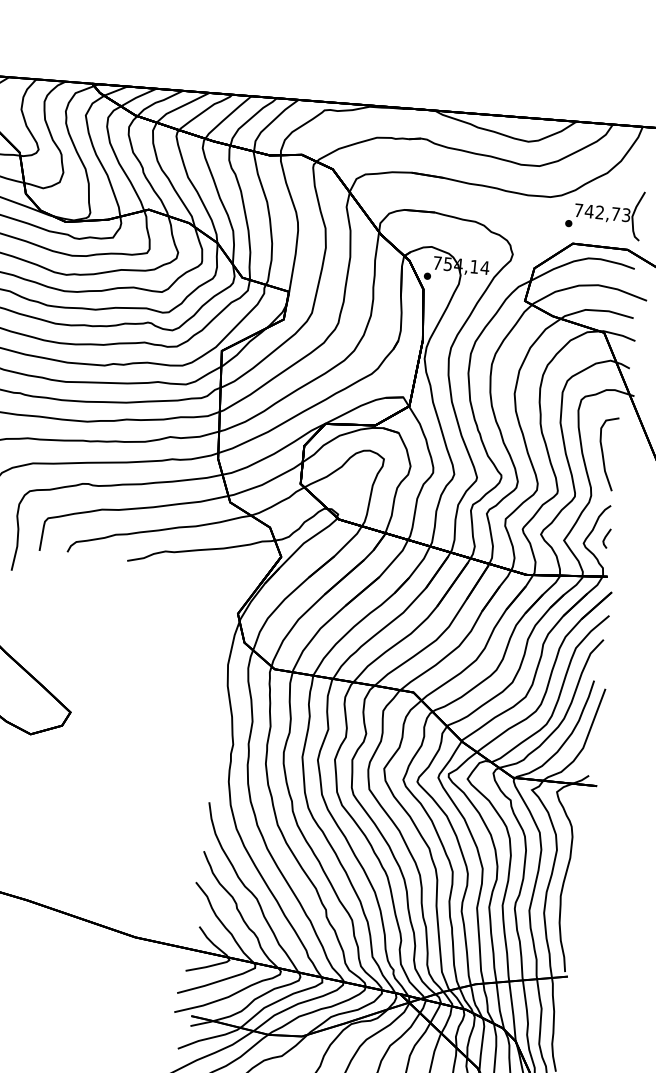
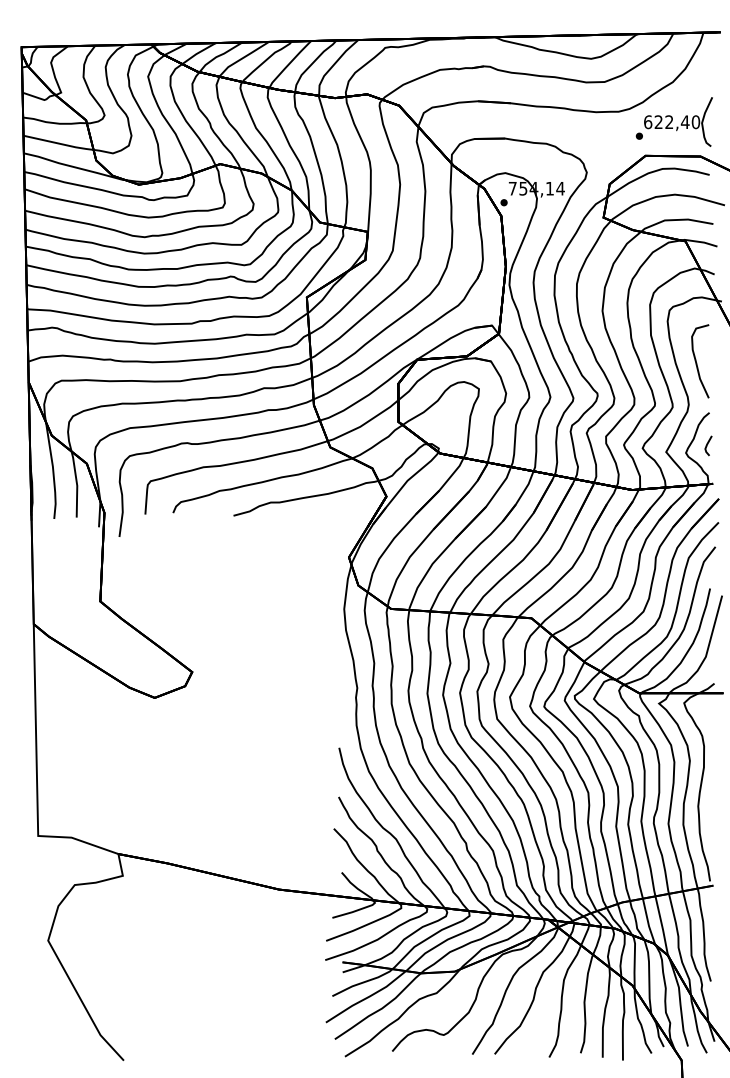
text: (603, 213) -> (672, 122), 742,73 -> 622,40

